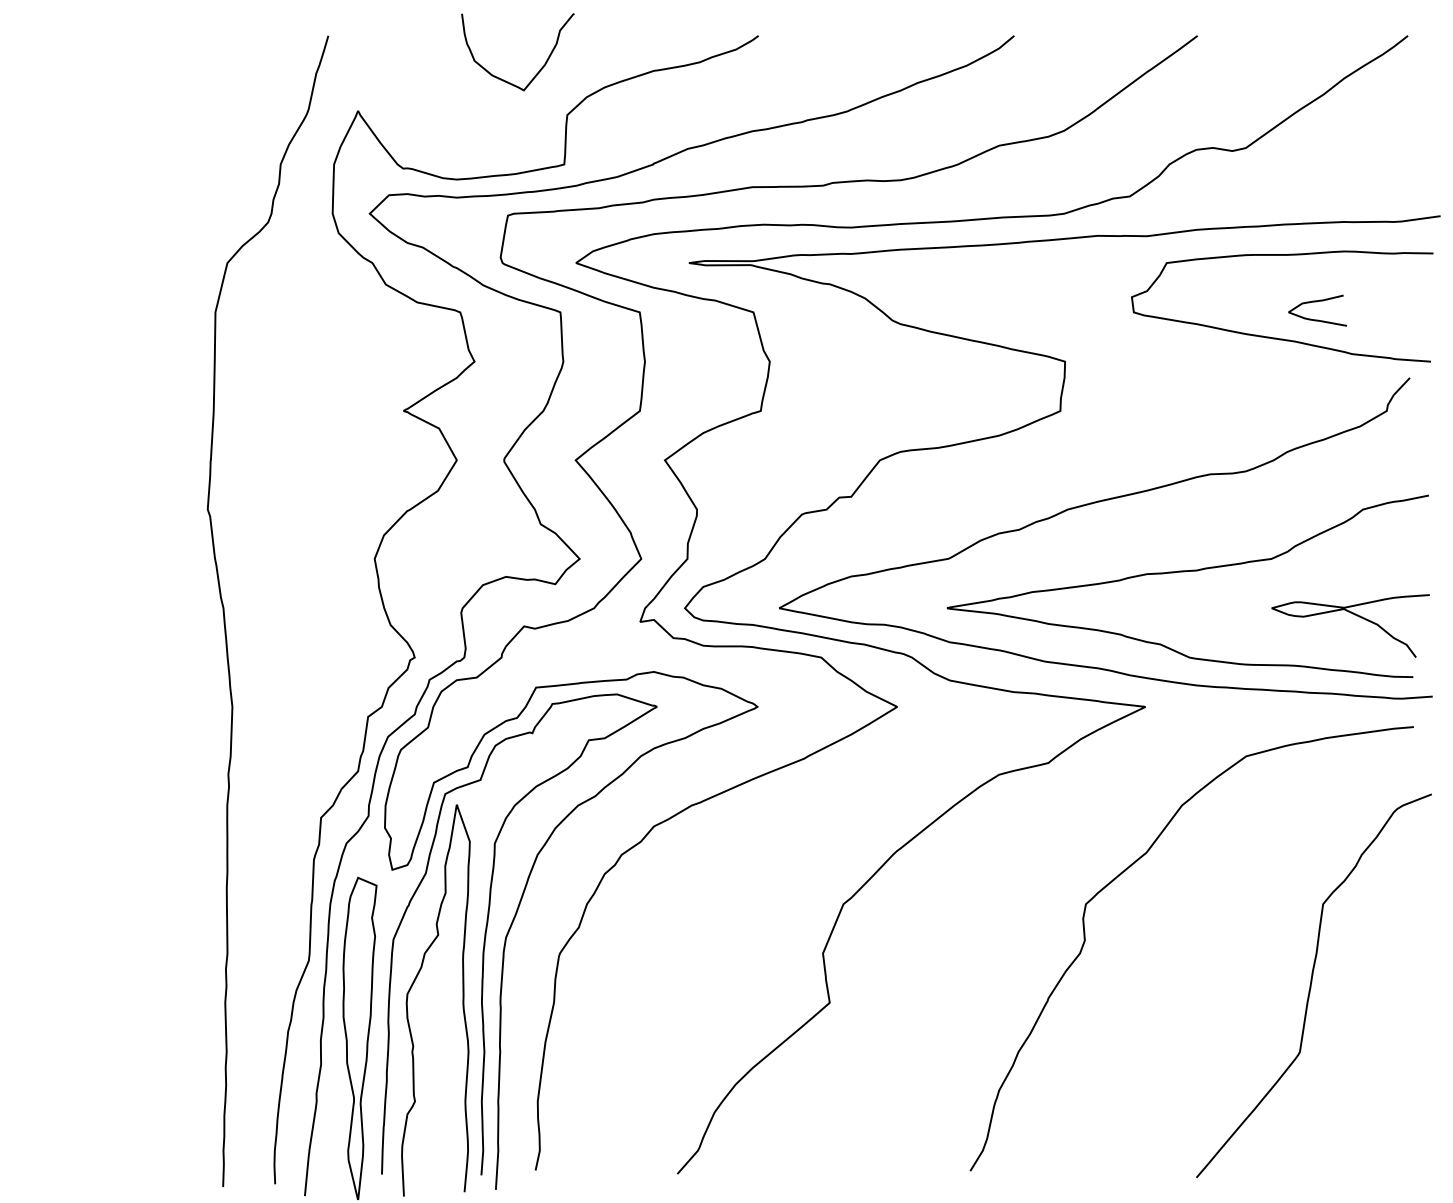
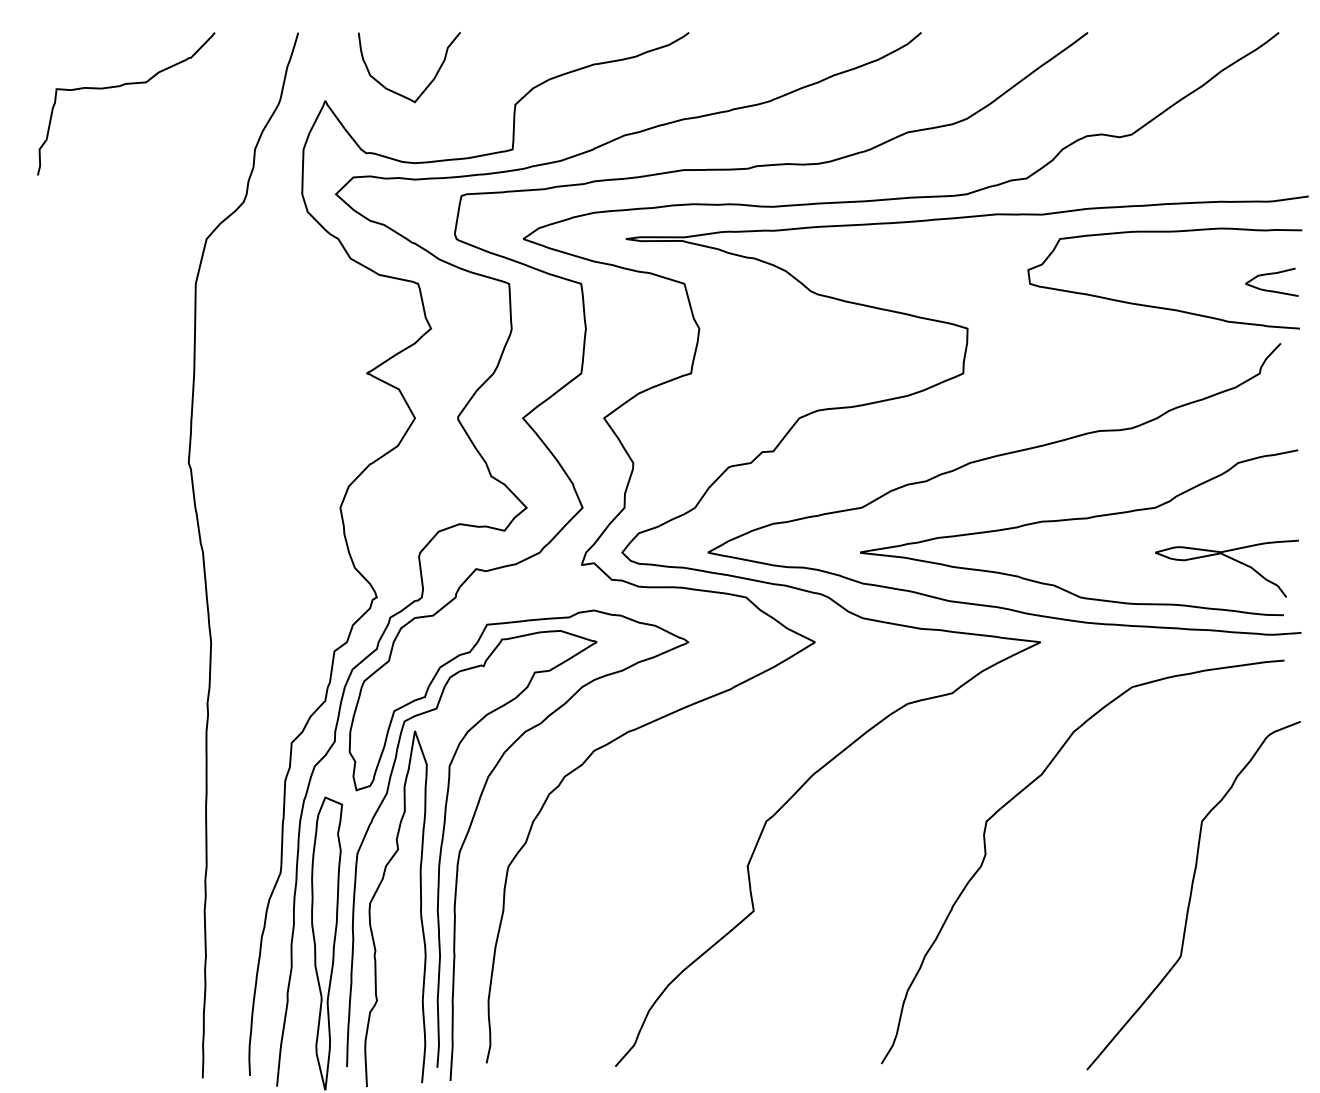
curve: (541, 67) -> (430, 81), moved
curve: (134, 95) -> (122, 86), added
curve: (1317, 302) -> (1271, 274), moved

